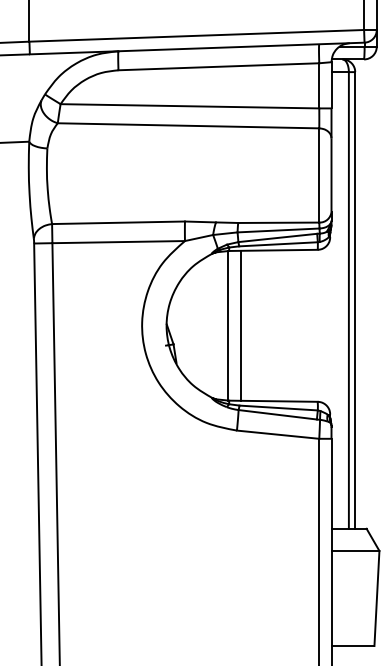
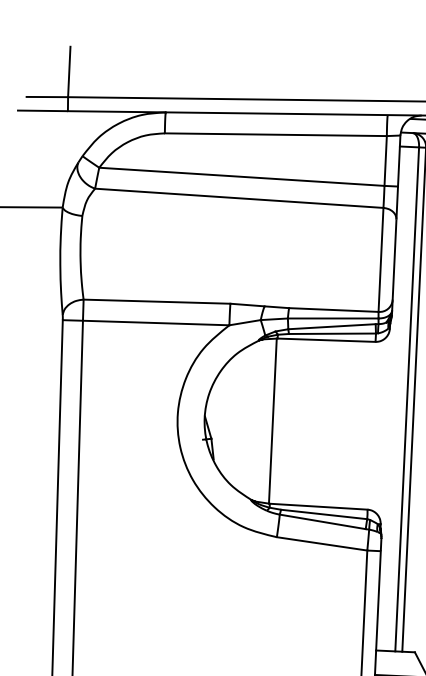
line: (241, 325) -> (287, 421), removed

